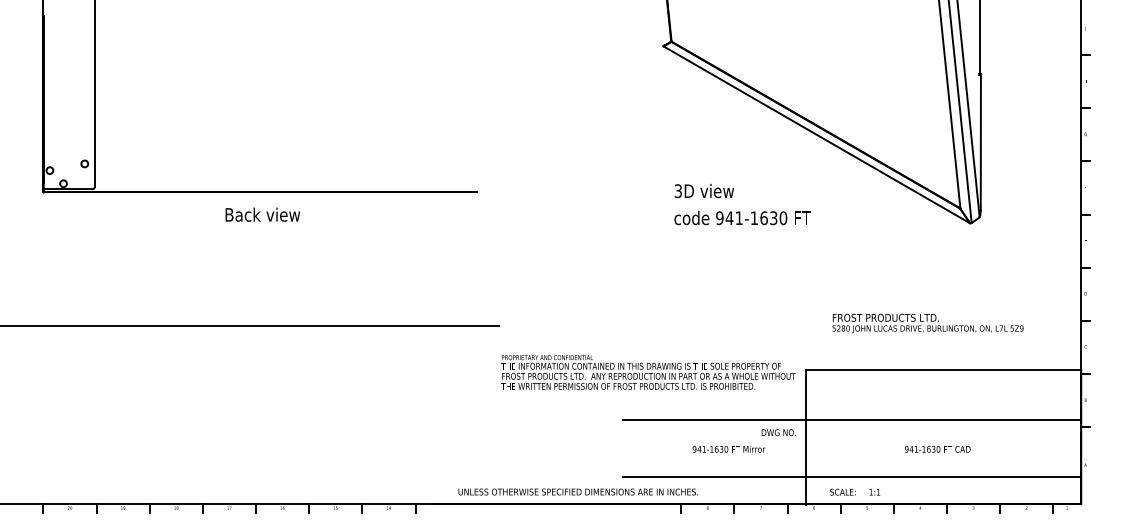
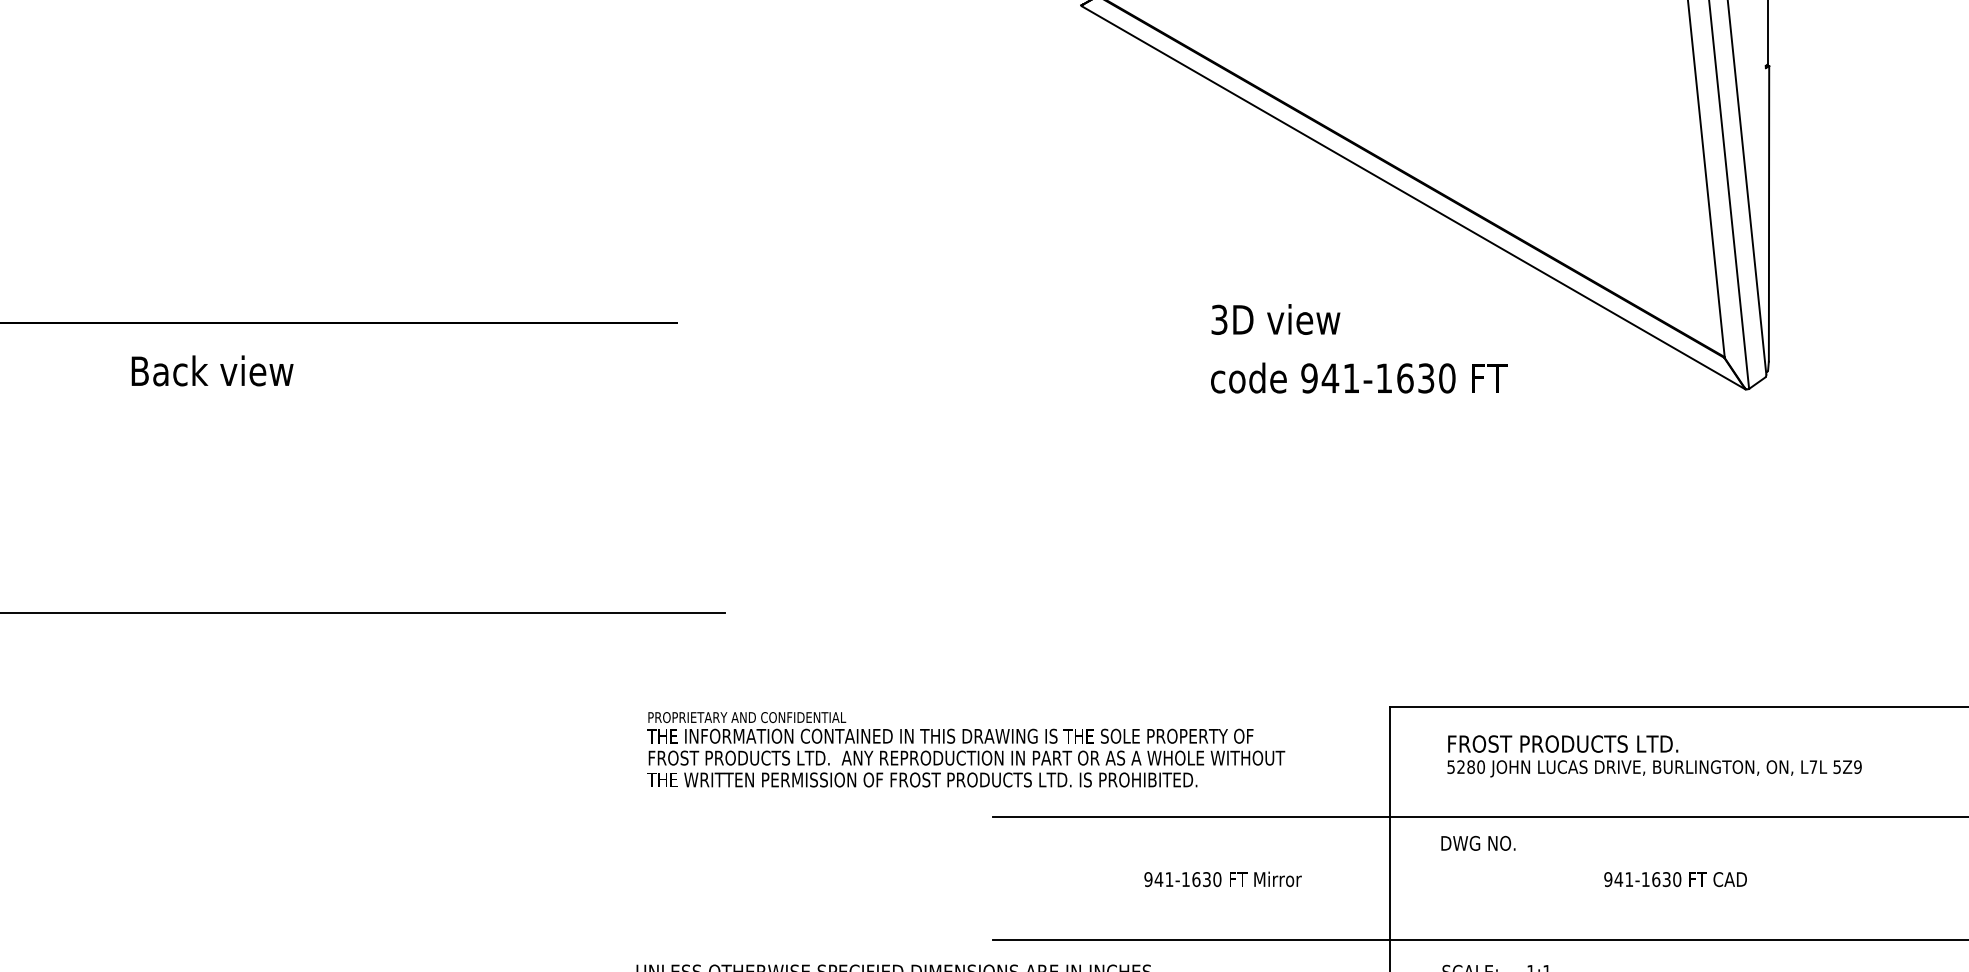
text: (742, 204) -> (1358, 348), moved
text: (927, 323) -> (1653, 756), moved
text: (648, 372) -> (966, 749), moved
text: (778, 432) -> (1477, 842), moved

